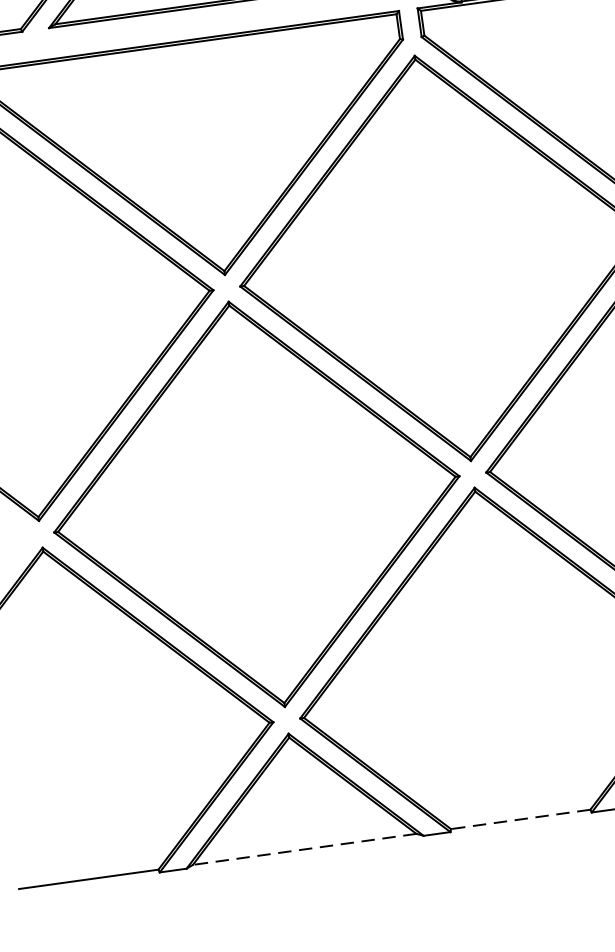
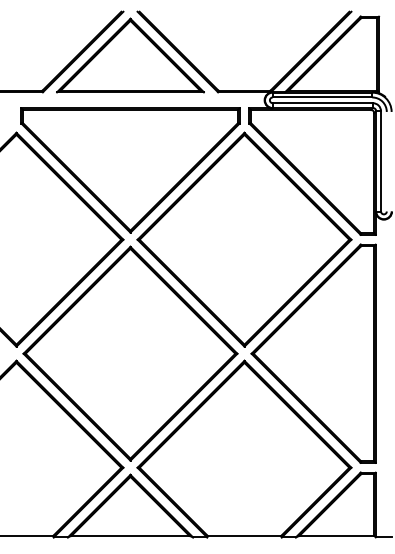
line: (520, 818) -> (244, 535), dashed -> solid
line: (304, 848) -> (130, 535), dashed -> solid

